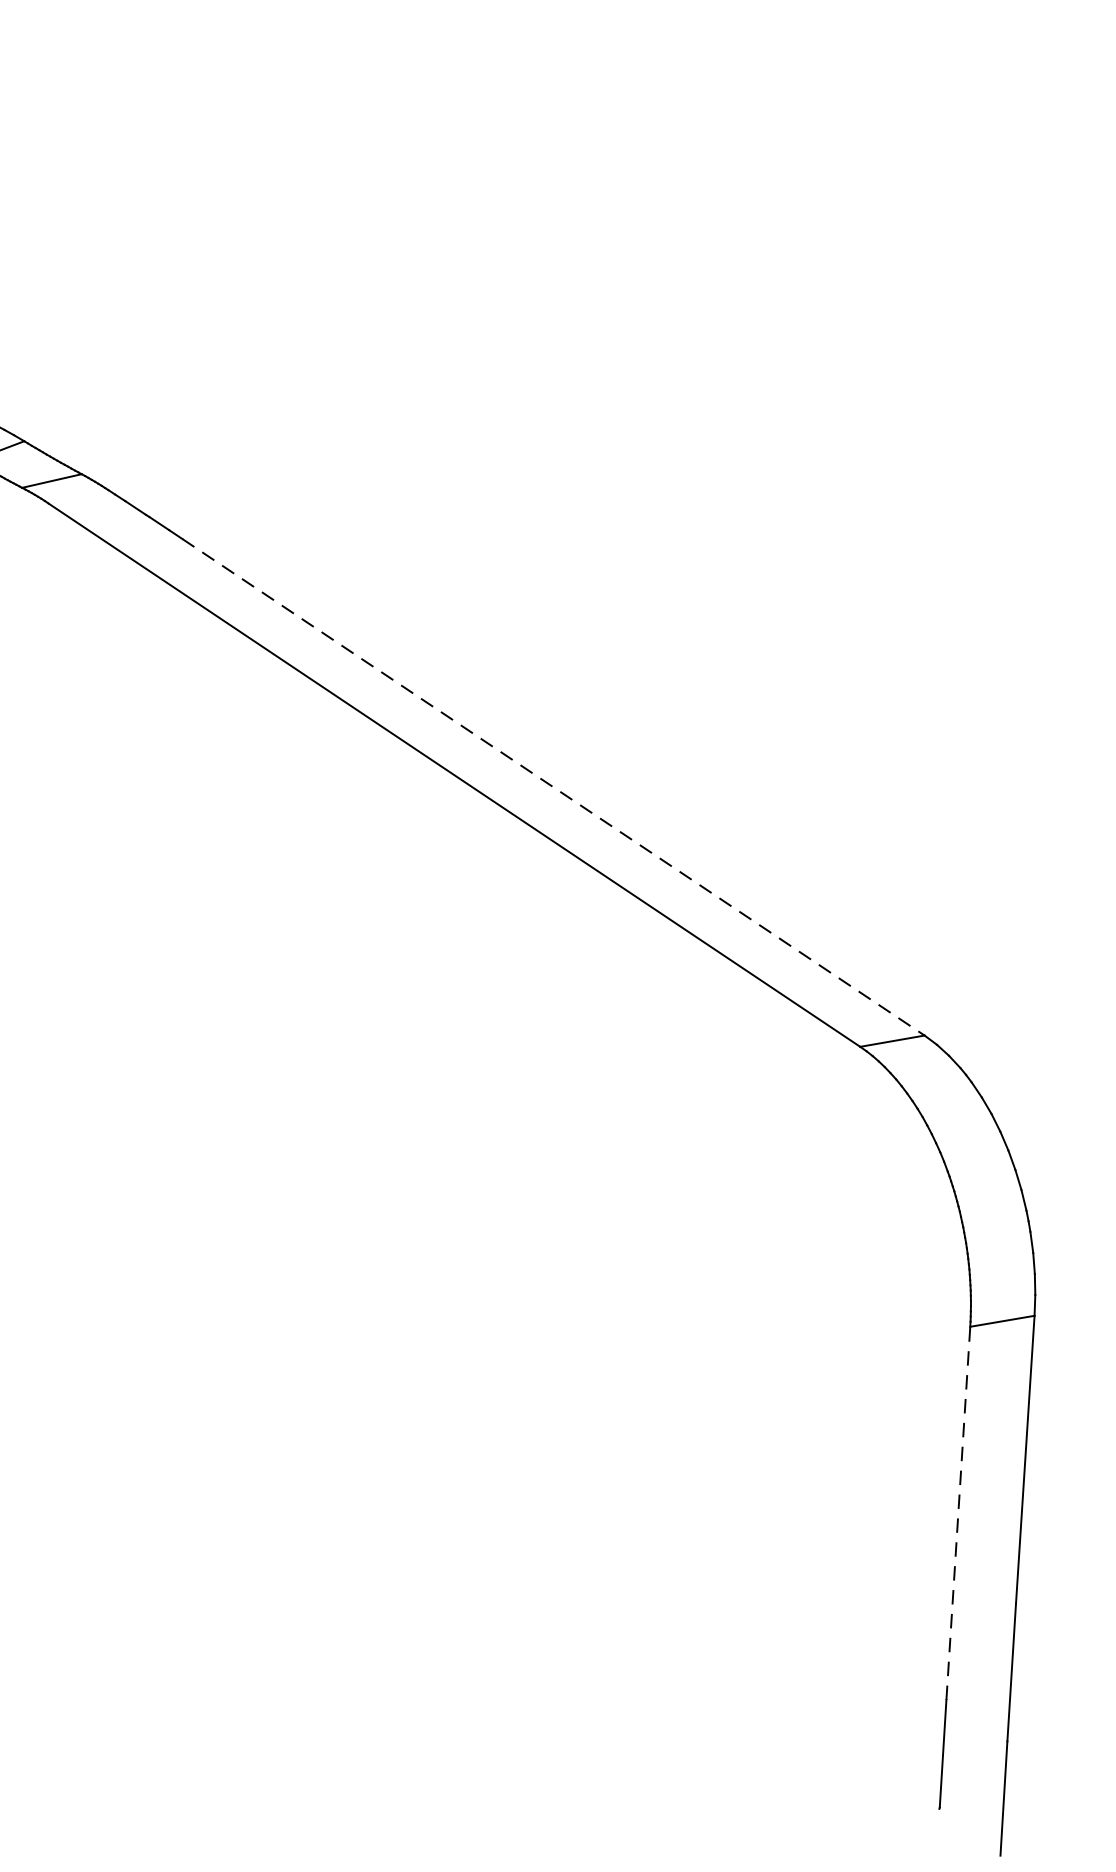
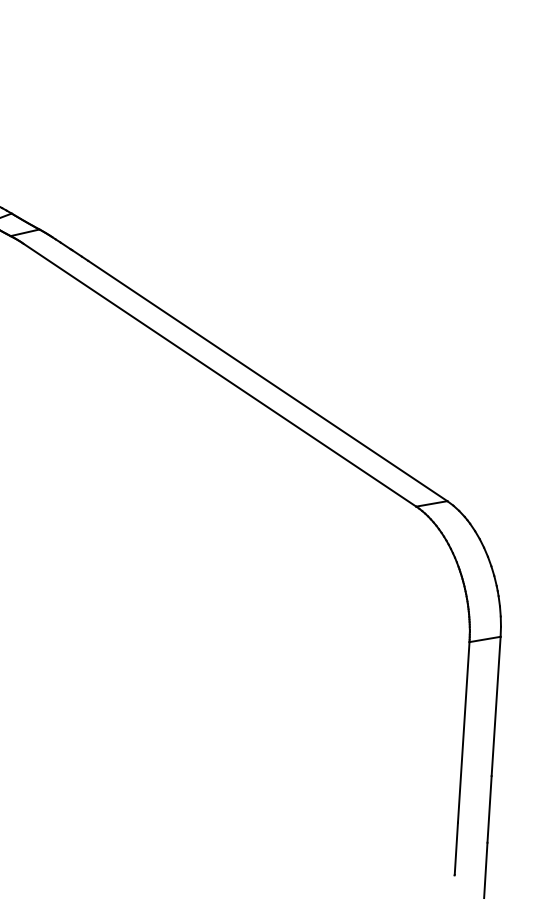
line: (554, 788) -> (268, 381), dashed -> solid
line: (957, 1511) -> (463, 731), dashed -> solid

